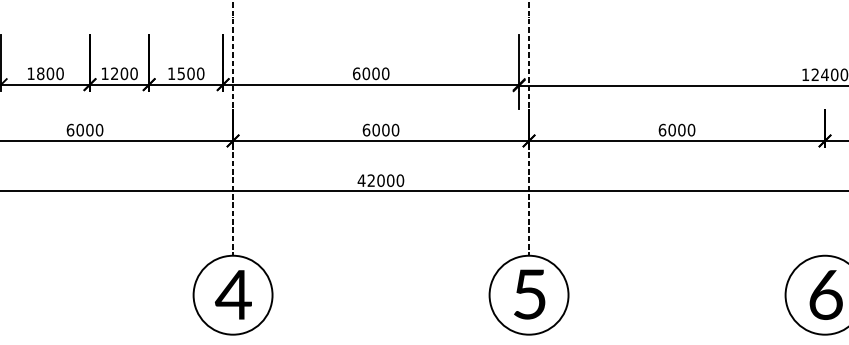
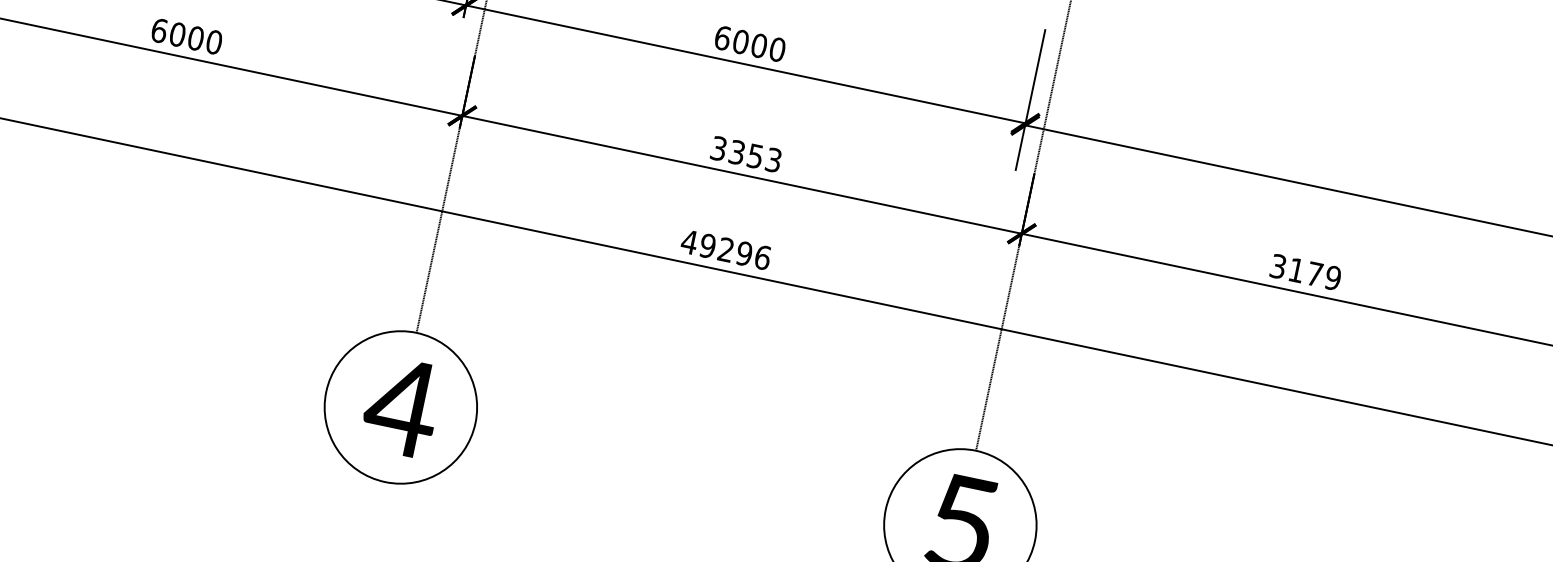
text: (380, 129) -> (745, 152), 6000 -> 3353
text: (676, 129) -> (1305, 270), 6000 -> 3179
text: (385, 180) -> (734, 251), 42000 -> 49296

